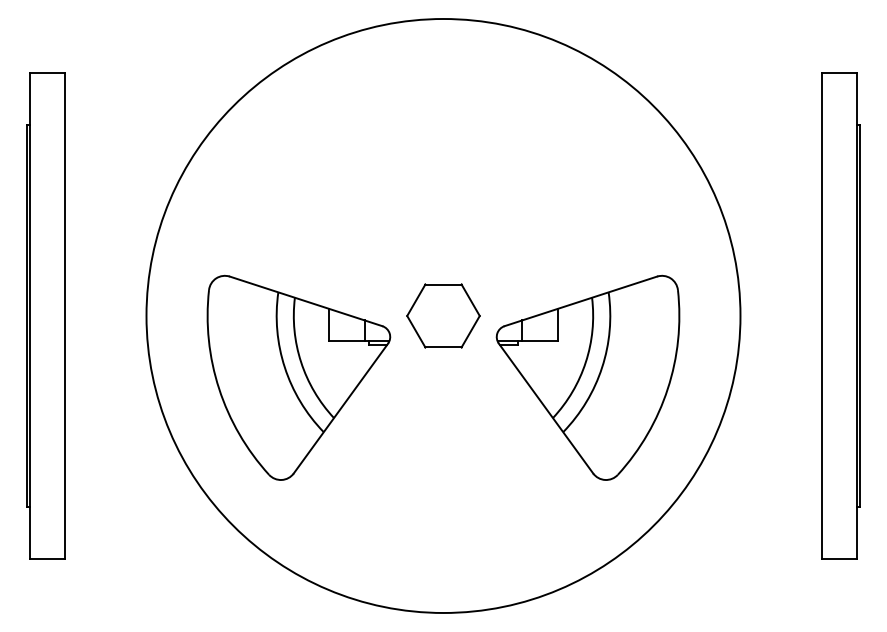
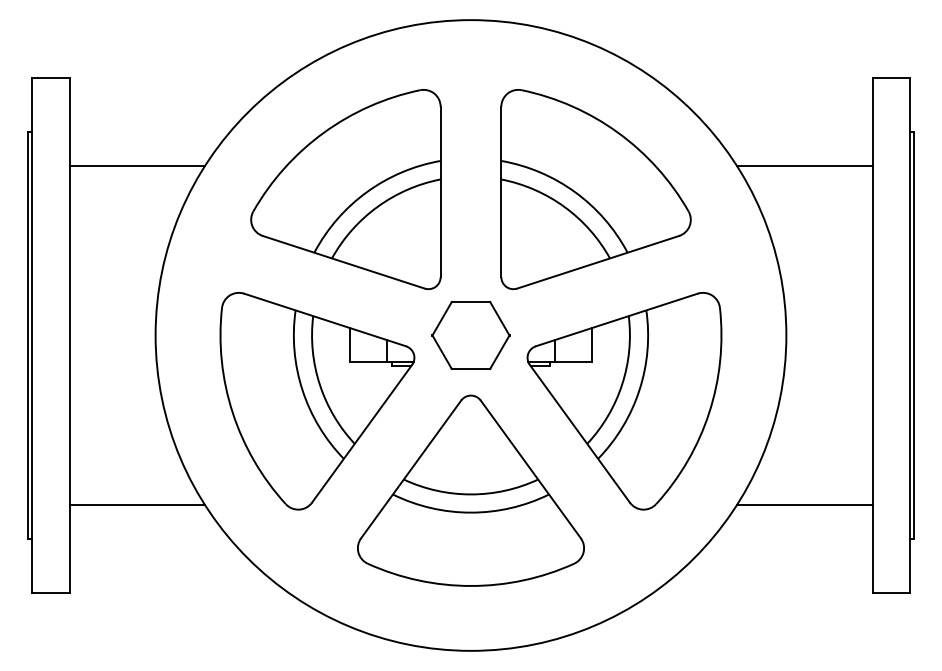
line: (128, 156) -> (136, 166), added
line: (757, 156) -> (804, 166), added
part: (325, 178) -> (345, 189), added
part: (560, 178) -> (595, 189), added
part: (443, 461) -> (470, 490), added
line: (128, 475) -> (136, 504), added
line: (757, 475) -> (804, 504), added

